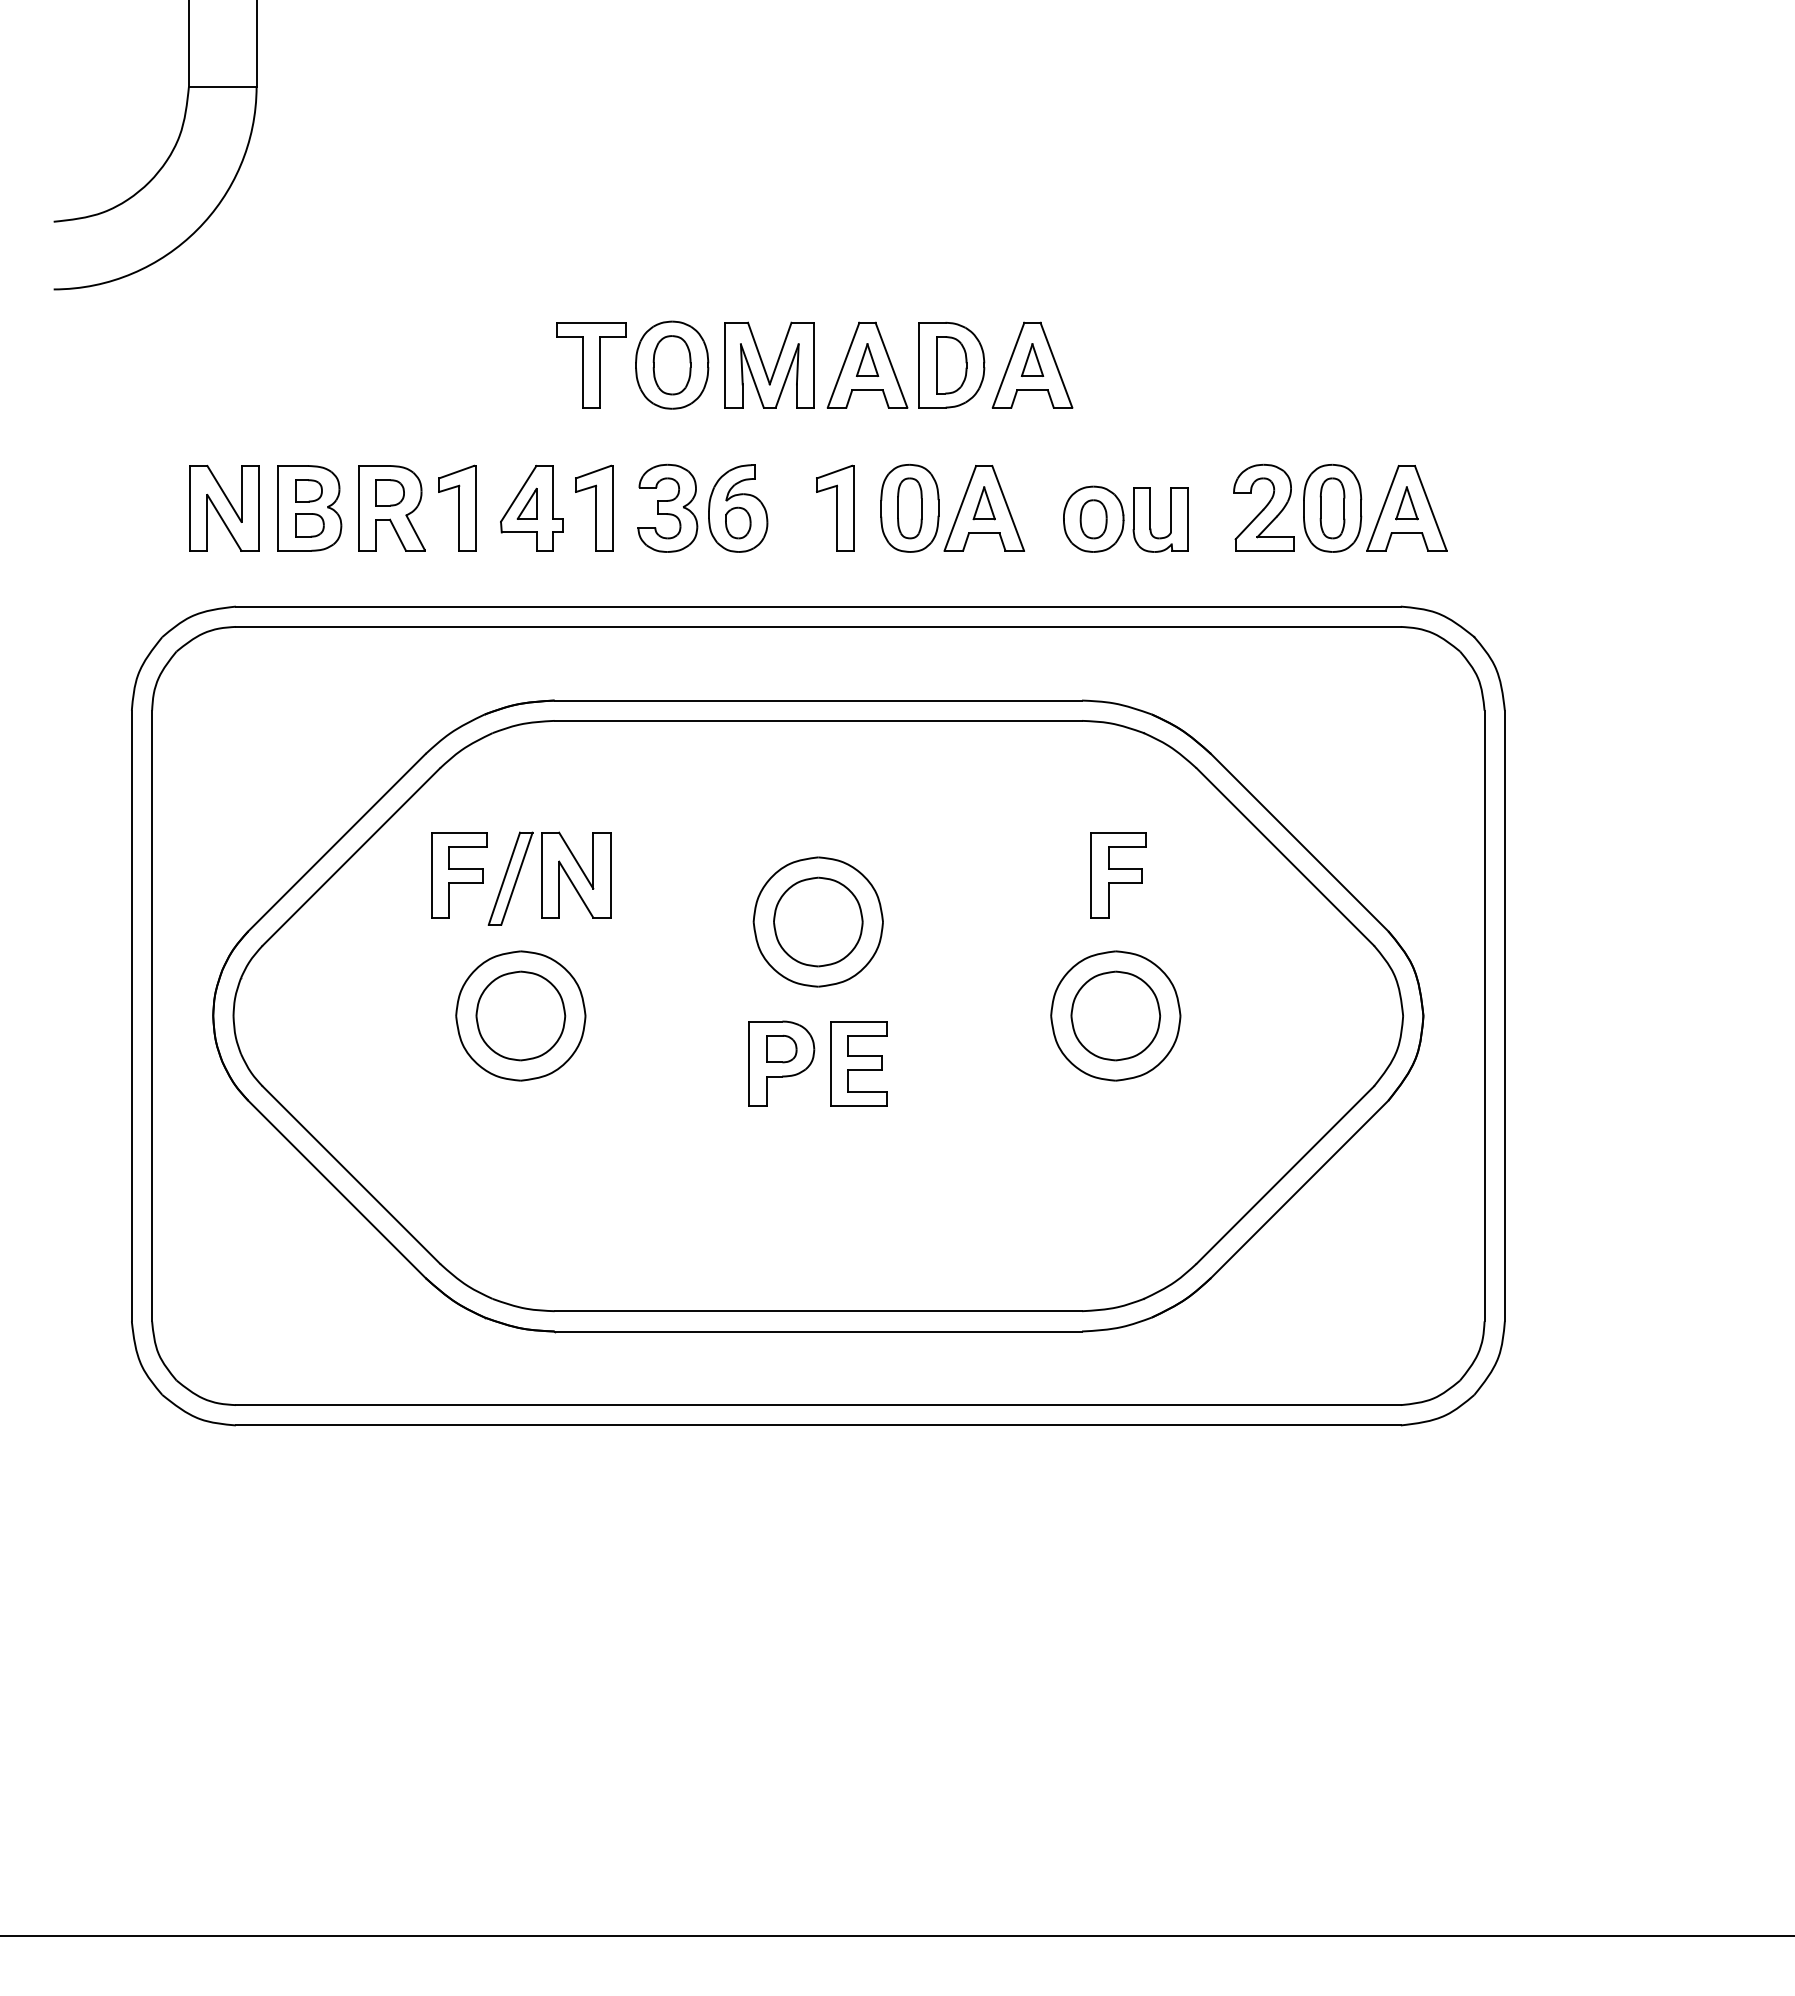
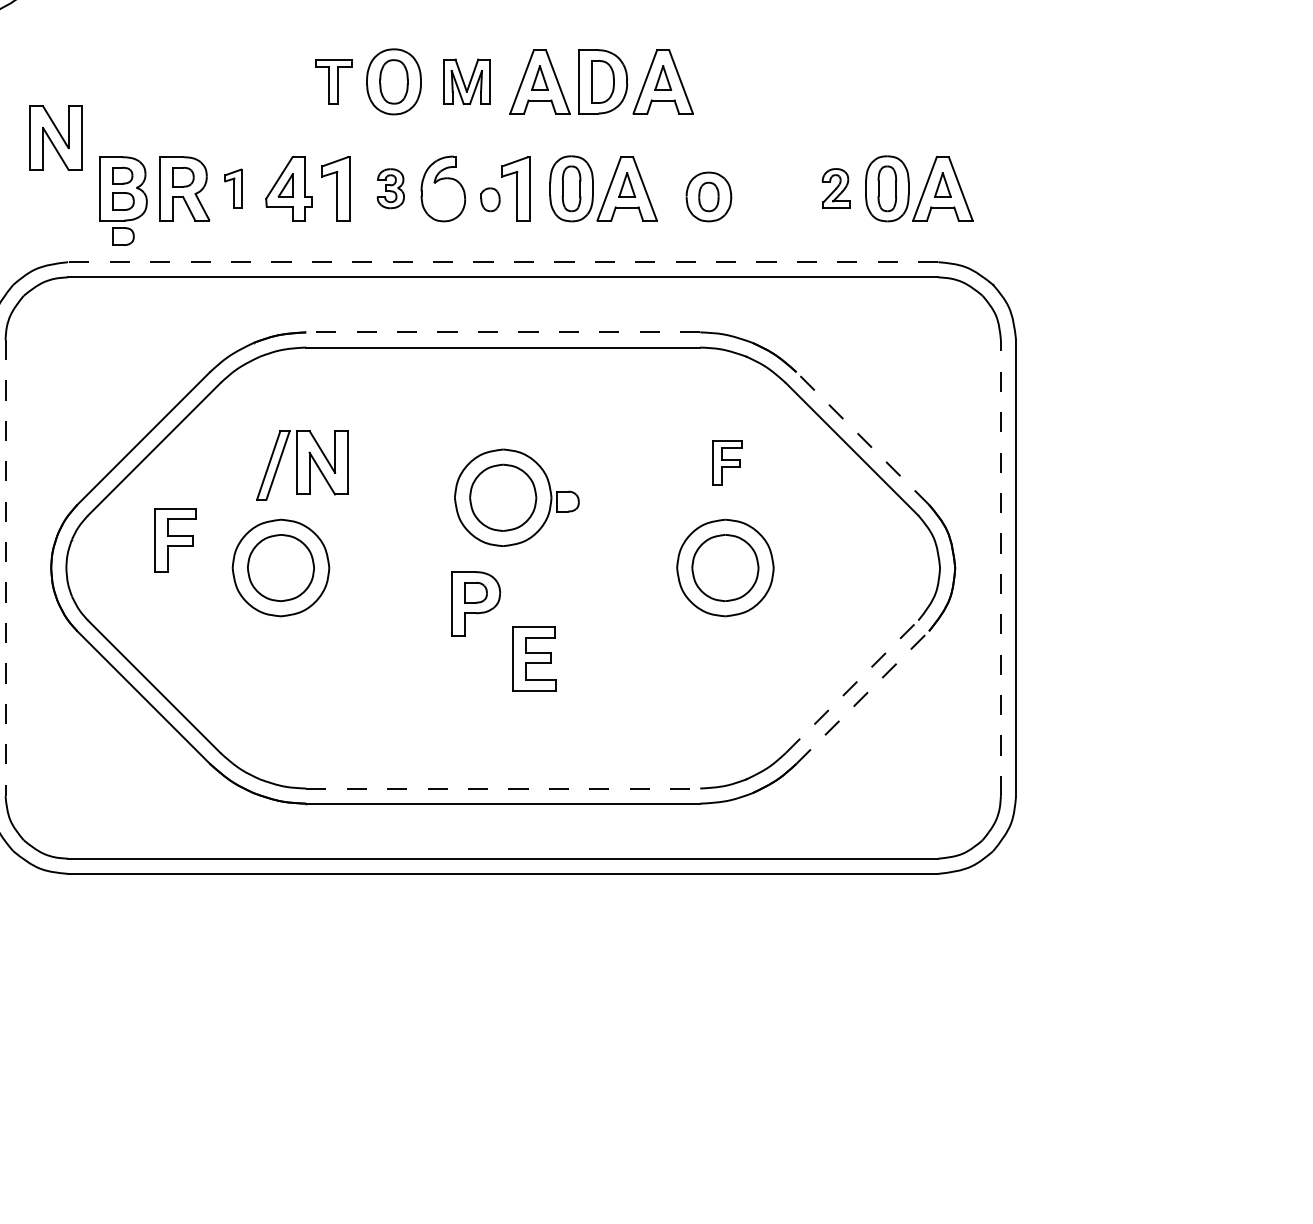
part: (769, 364) -> (466, 81), size x0.7
part: (591, 365) -> (333, 82), size x0.7
part: (457, 507) -> (233, 188), size x0.6
part: (667, 507) -> (390, 188), size x0.6
part: (1263, 507) -> (835, 188), size x0.6
part: (224, 508) -> (55, 138), moved
part: (1150, 519) -> (751, 197), removed
part: (738, 522) -> (490, 199), moved
part: (309, 572) -> (123, 236), added
line: (817, 606) -> (502, 262), solid -> dashed
line: (818, 700) -> (503, 332), solid -> dashed
line: (1299, 842) -> (862, 438), solid -> dashed
part: (459, 875) -> (175, 540), moved
part: (1118, 875) -> (727, 463), size x0.7
part: (904, 926) -> (567, 501), added
line: (1484, 1015) -> (1000, 567), solid -> dashed
line: (152, 1016) -> (5, 568), solid -> dashed
part: (858, 1063) -> (533, 658), moved
line: (1285, 1174) -> (852, 686), solid -> dashed
line: (1300, 1189) -> (863, 697), solid -> dashed
line: (818, 1311) -> (503, 788), solid -> dashed

